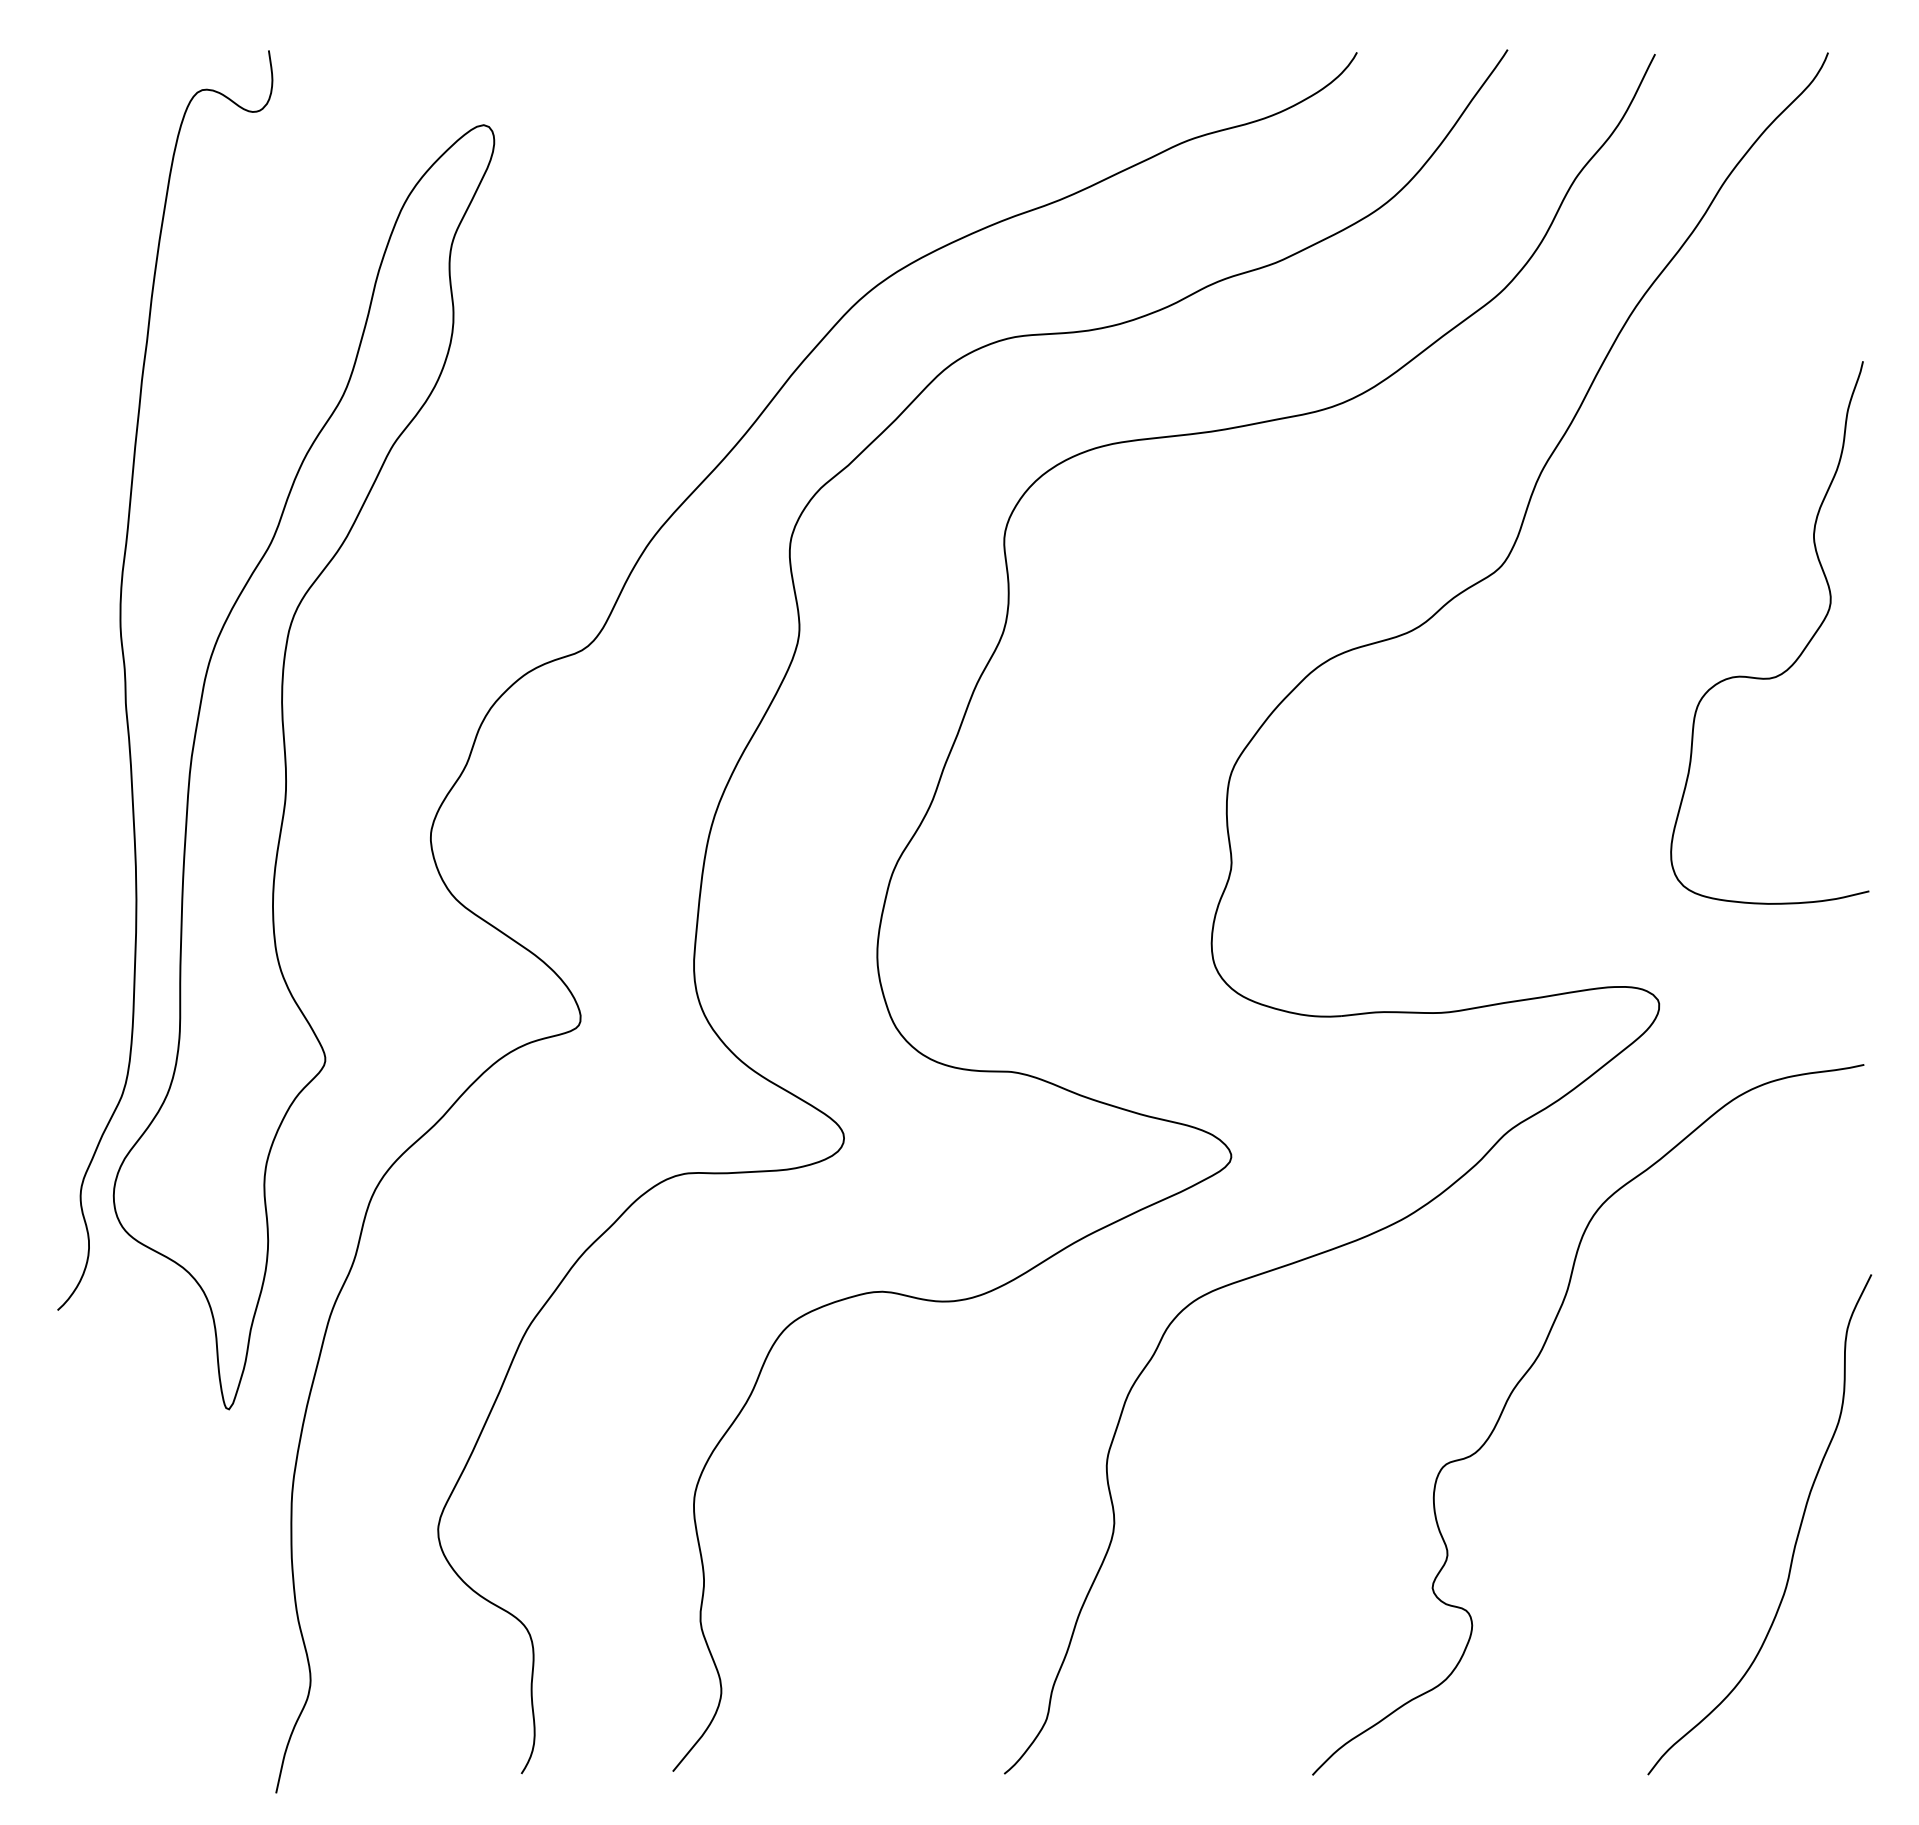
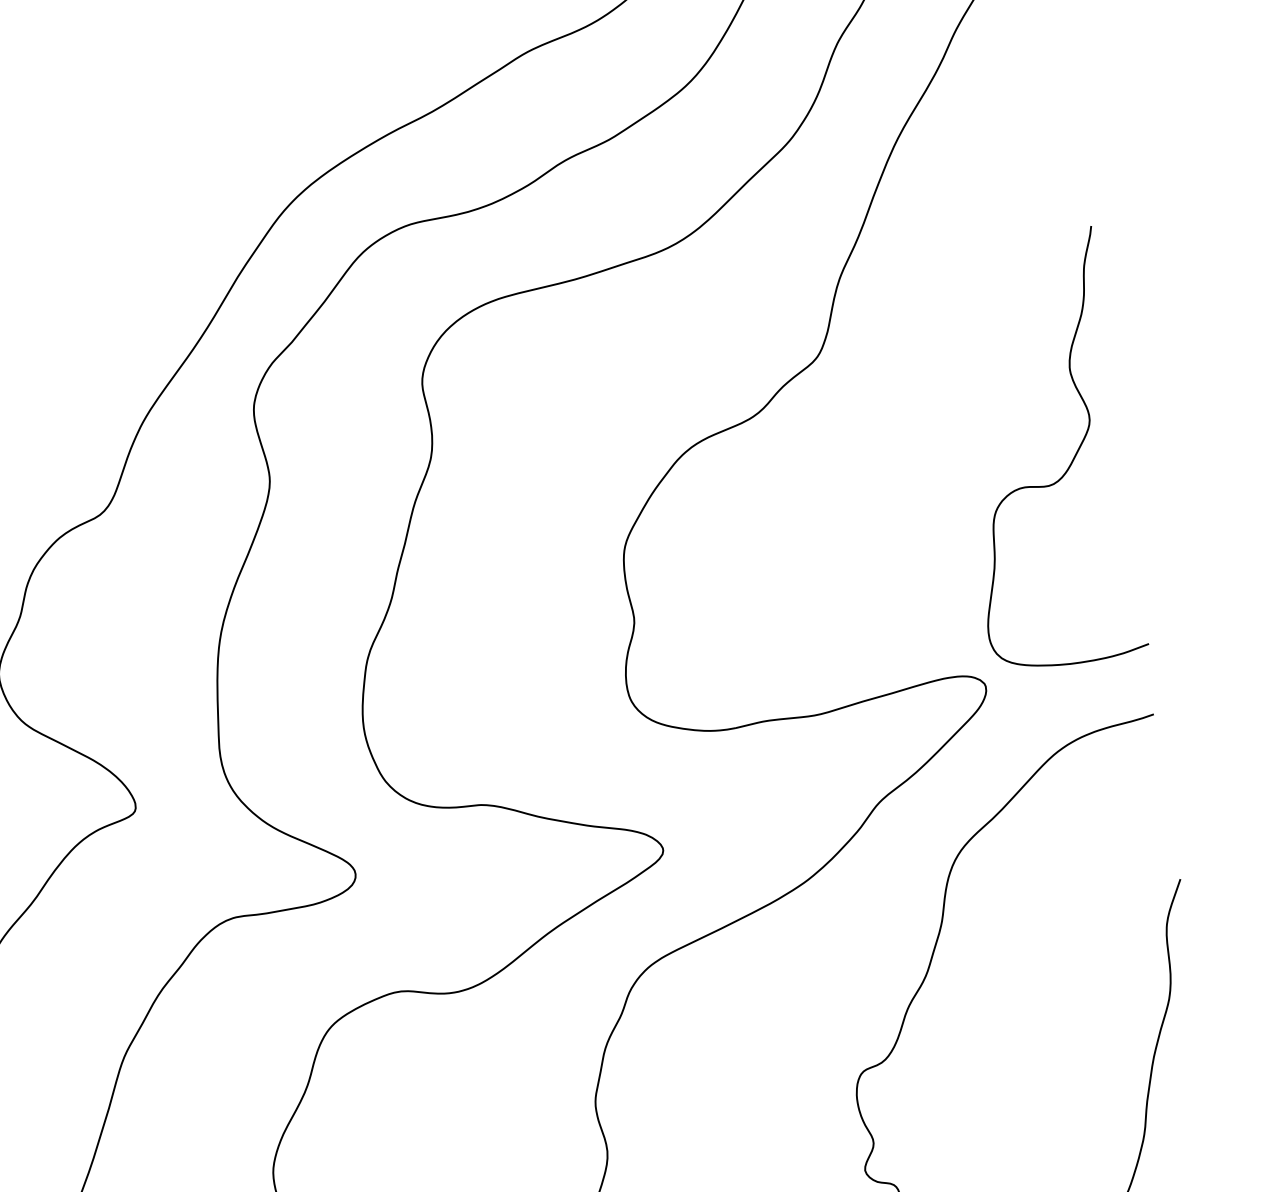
curve: (1799, 654) -> (1070, 463), moved

